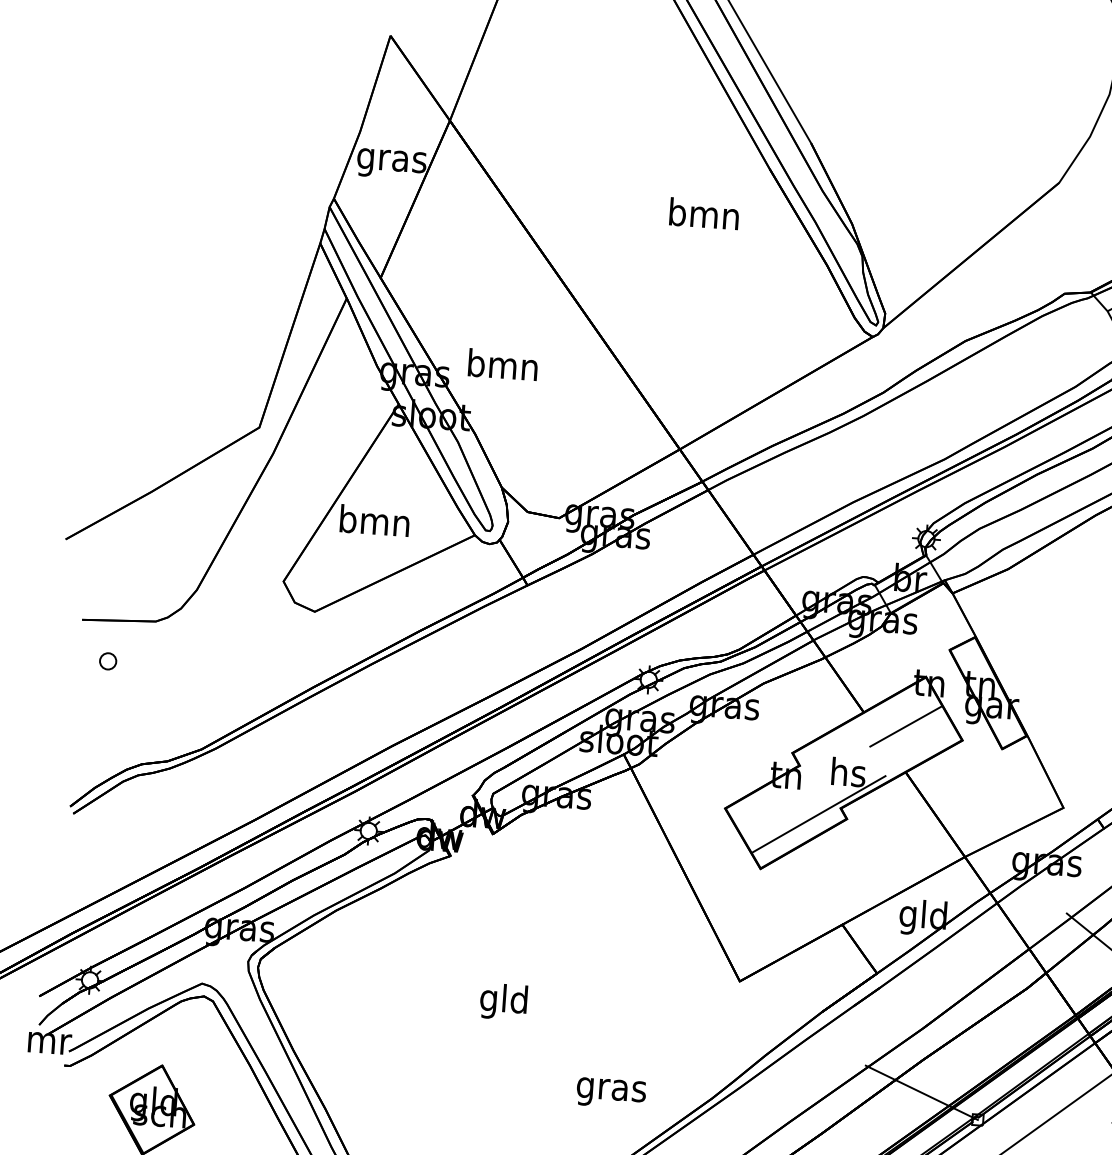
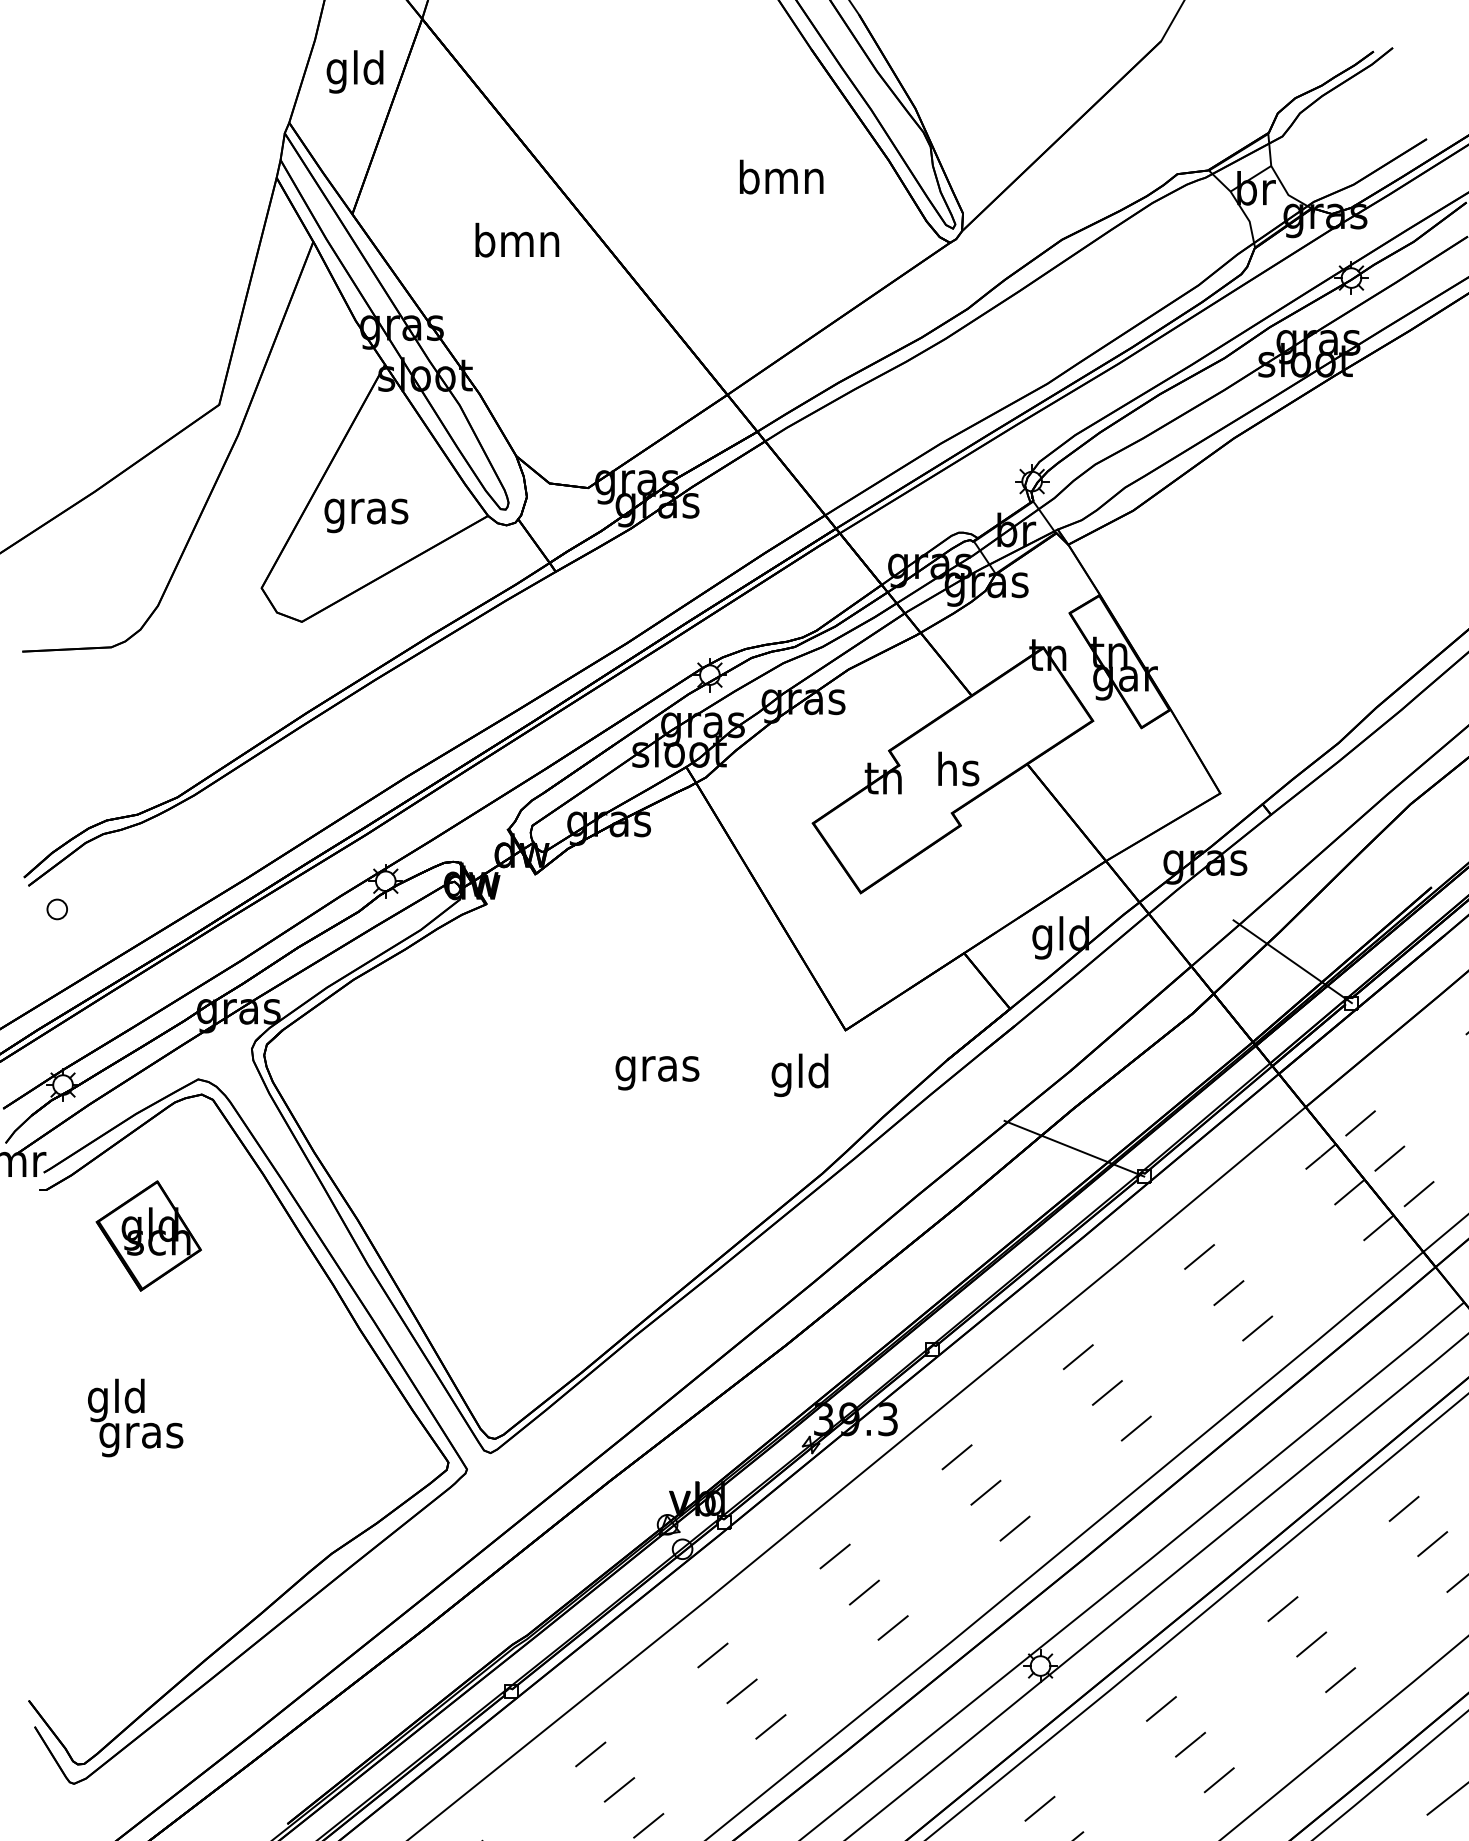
text: (391, 160) -> (355, 71), gras -> gld
text: (704, 213) -> (781, 176), moved
text: (503, 364) -> (517, 239), moved
text: (374, 524) -> (366, 511), bmn -> gras
part: (107, 661) -> (56, 909), moved
line: (905, 726) -> (1023, 708), removed
line: (819, 813) -> (926, 821), removed
text: (503, 1001) -> (799, 1074), moved
text: (611, 1093) -> (657, 1073), moved

